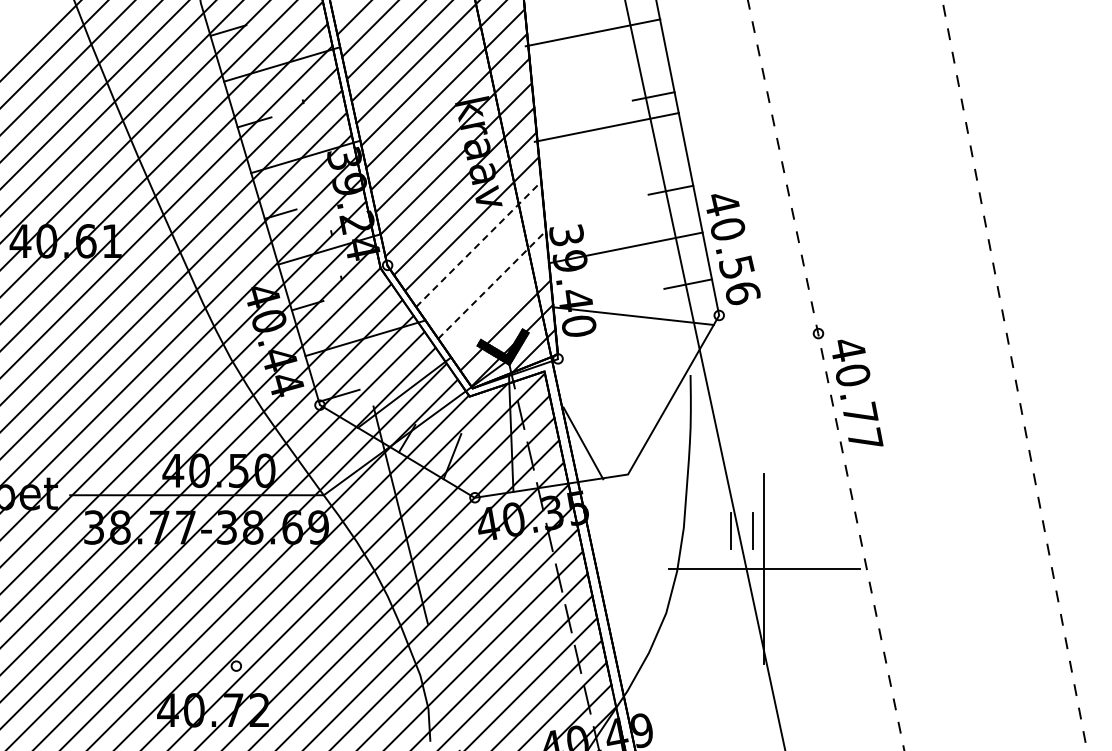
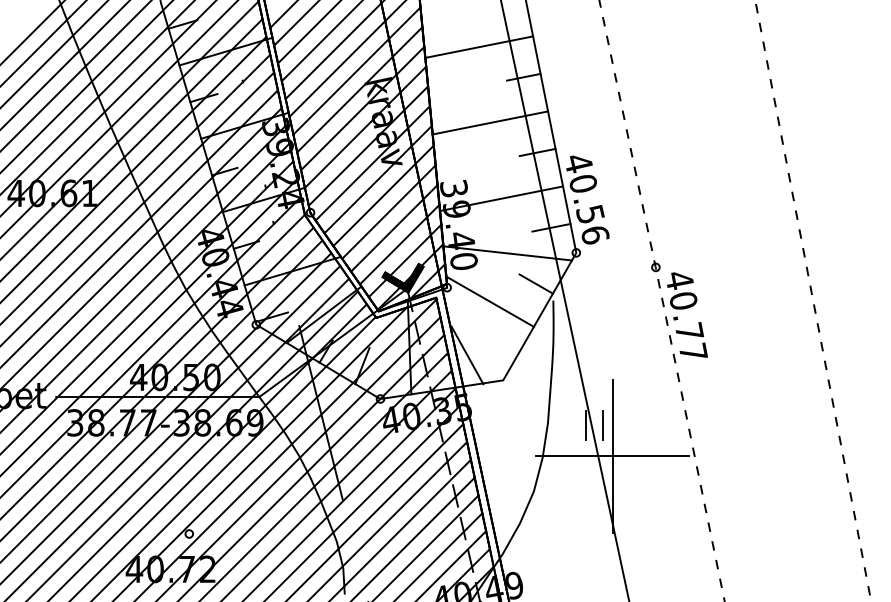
line: (592, 32) -> (478, 46), moved
line: (606, 127) -> (489, 123), moved
line: (478, 244) -> (383, 195), dashed -> solid
line: (485, 264) -> (388, 212), added
line: (492, 284) -> (394, 228), dashed -> solid
line: (498, 304) -> (399, 244), added
line: (669, 354) -> (536, 284), added
line: (611, 375) -> (489, 301), added

